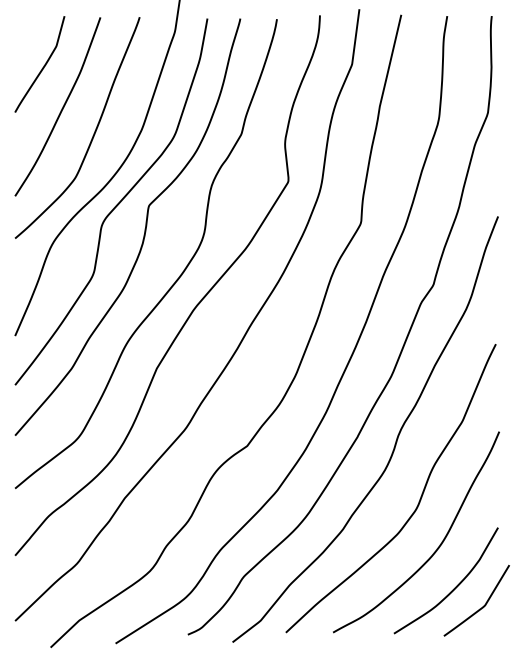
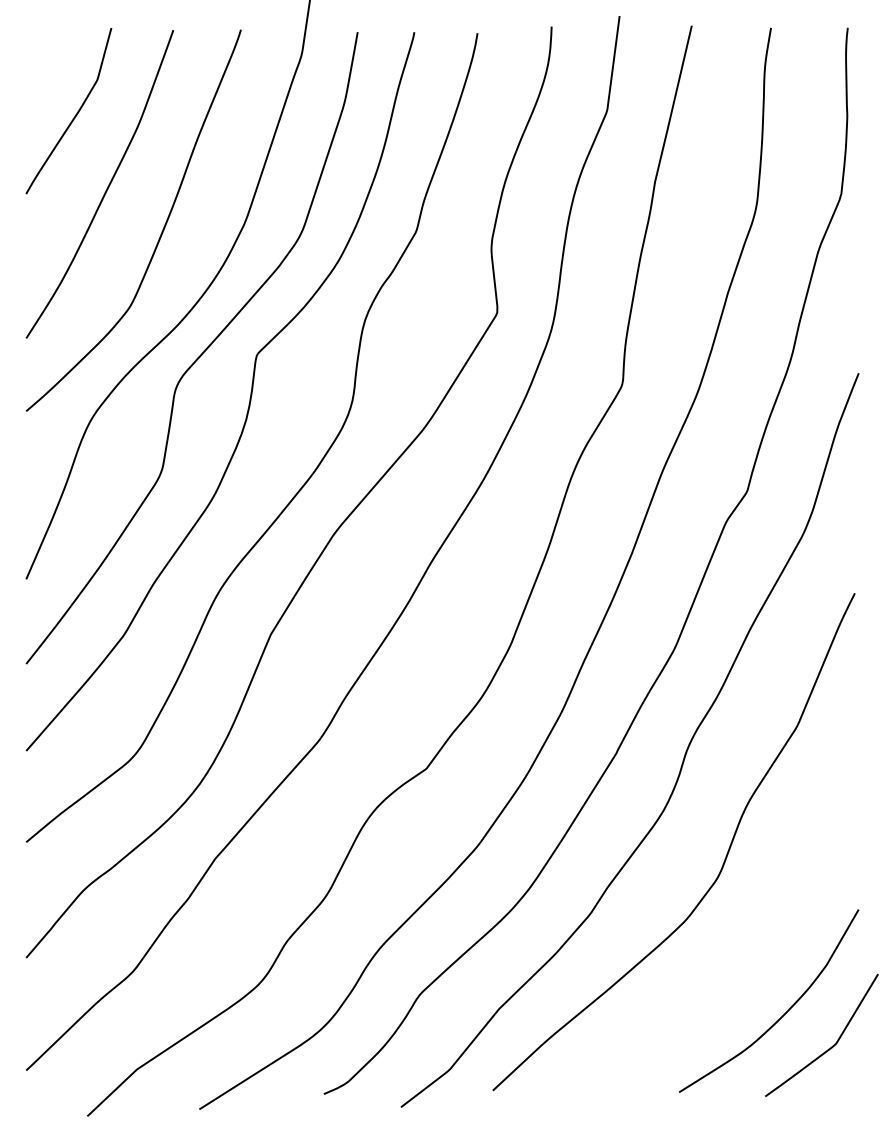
curve: (436, 548) -> (752, 945), removed

